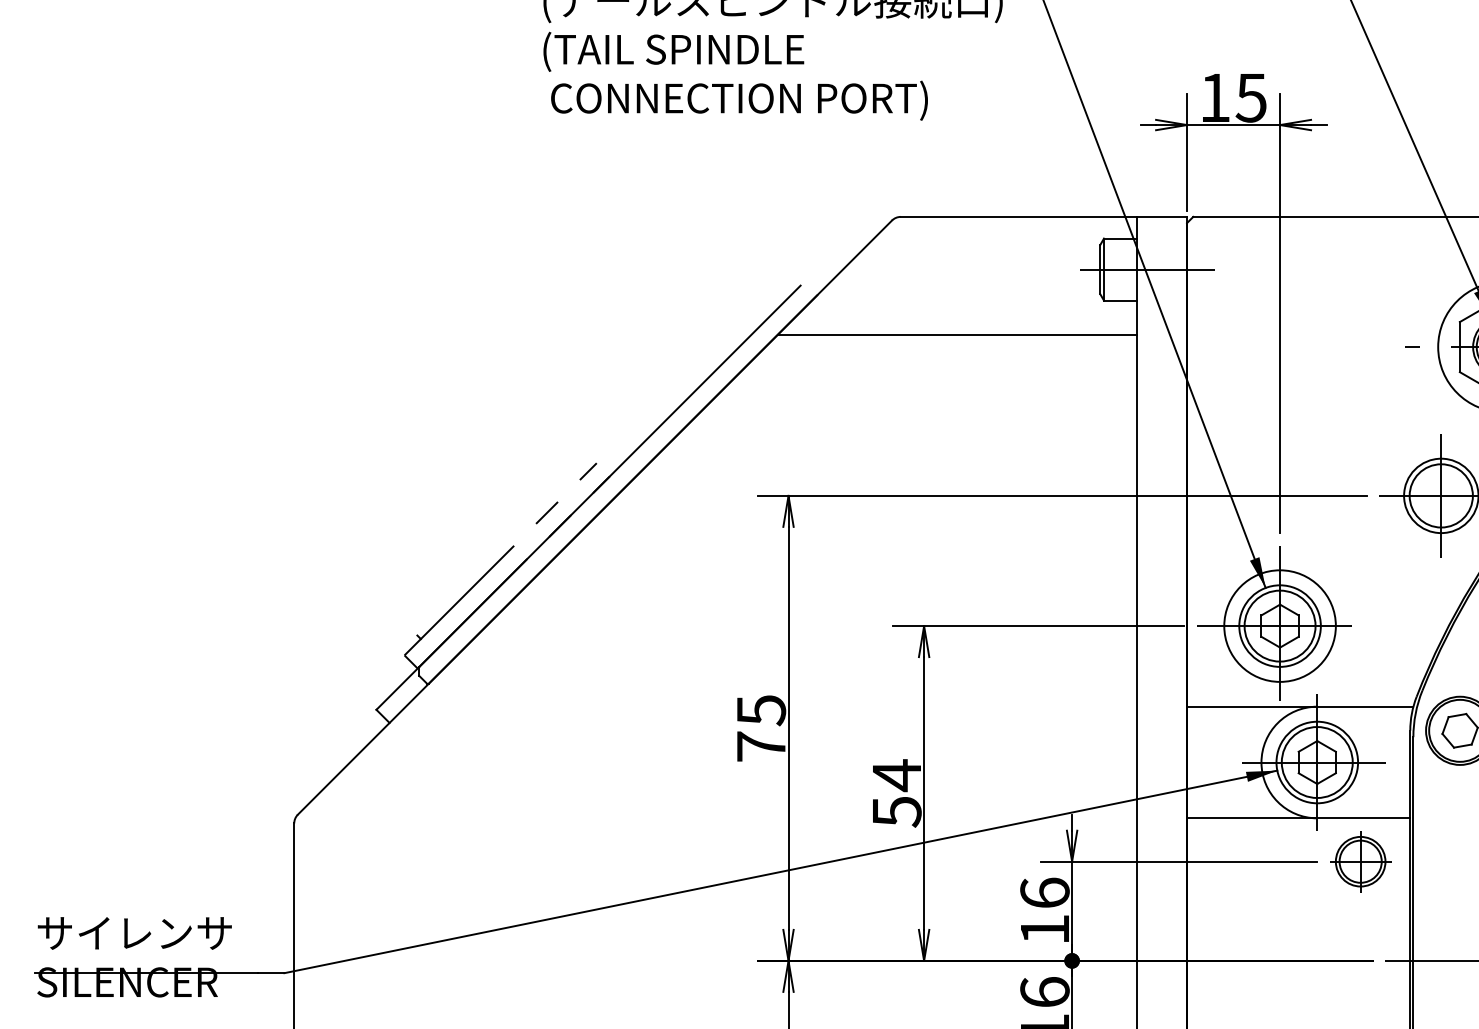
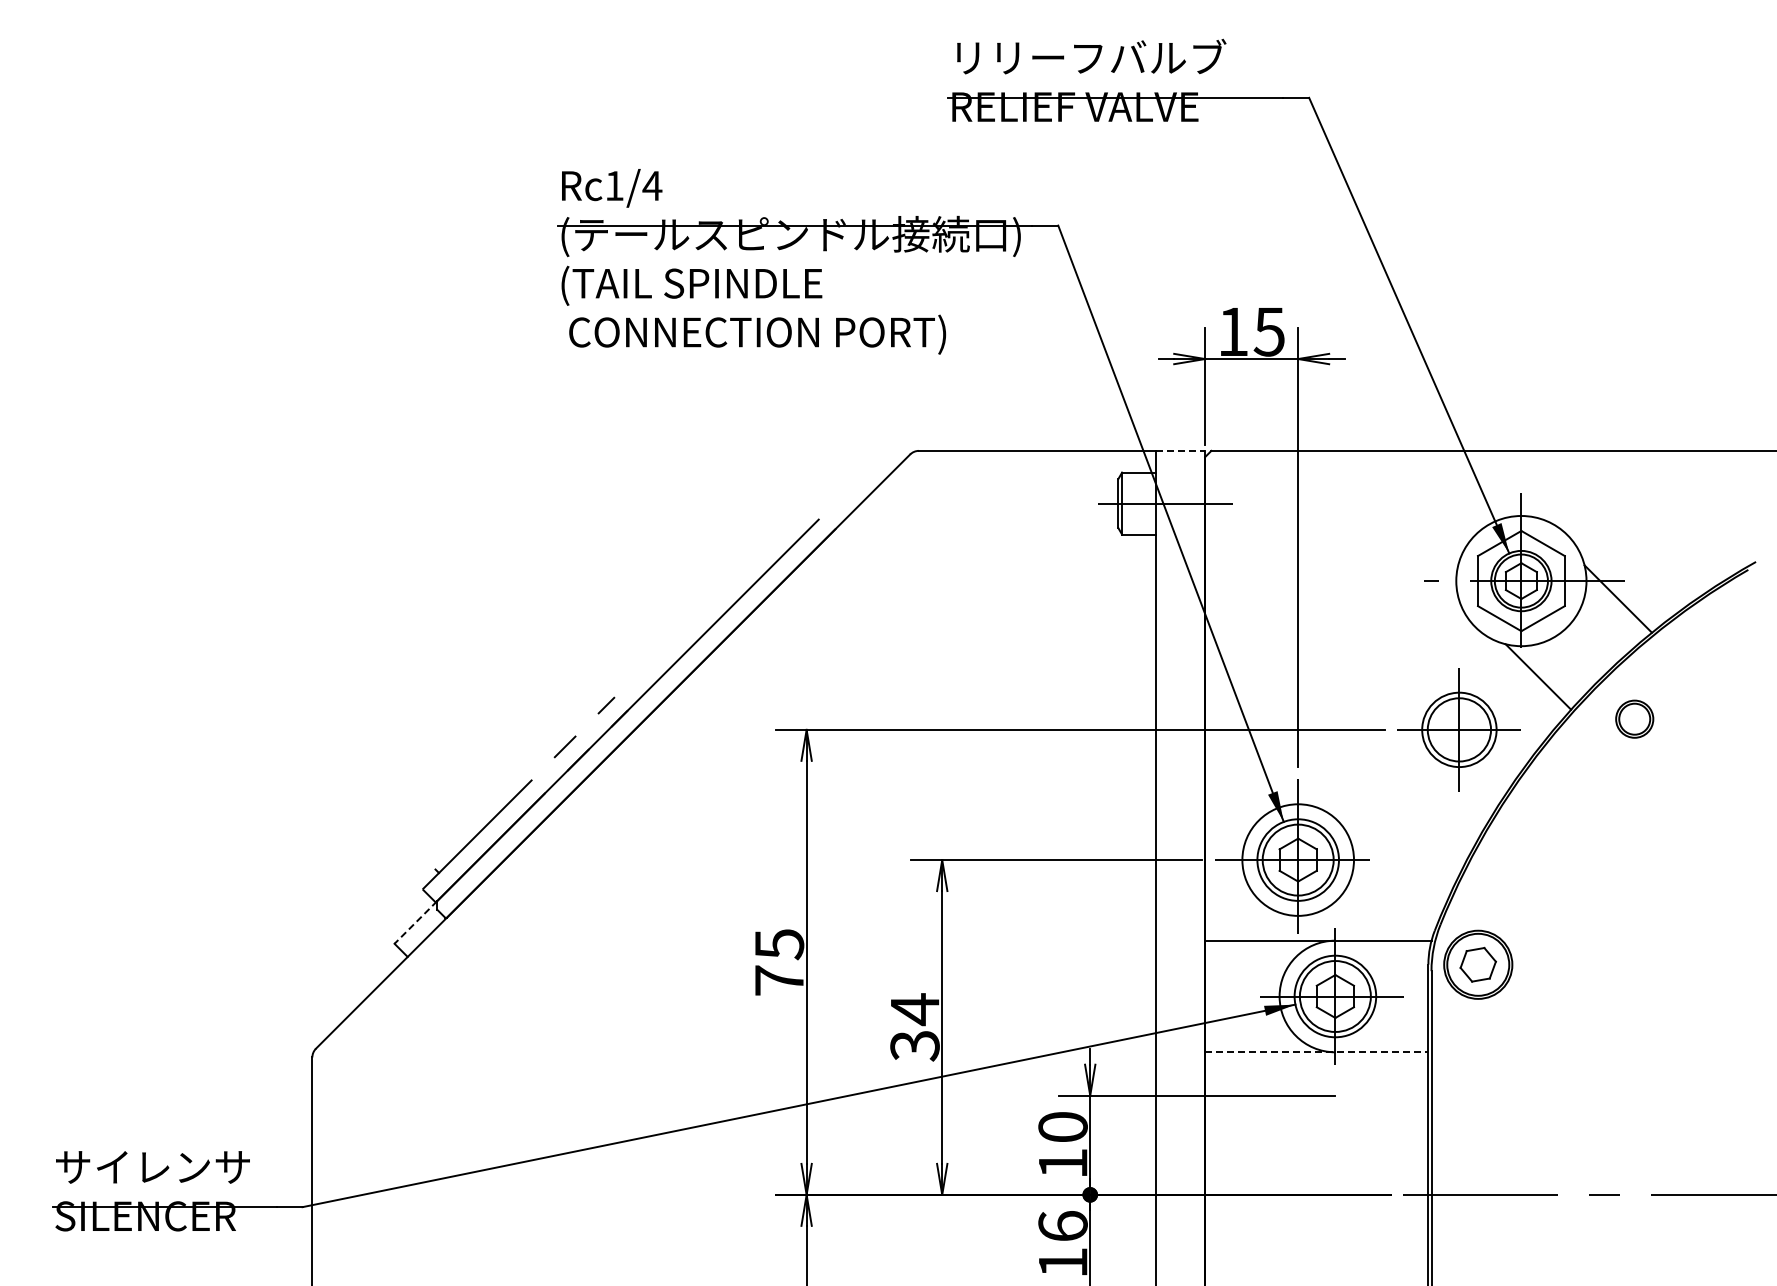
line: (1162, 216) -> (1180, 450), solid -> dashed
line: (957, 334) -> (975, 568), removed
line: (397, 688) -> (415, 922), solid -> dashed
text: (896, 812) -> (914, 1046), 54 -> 34
line: (1298, 818) -> (1316, 1052), solid -> dashed
part: (1360, 861) -> (1378, 1095), removed
text: (1044, 892) -> (1062, 1126), 16 -> 10

